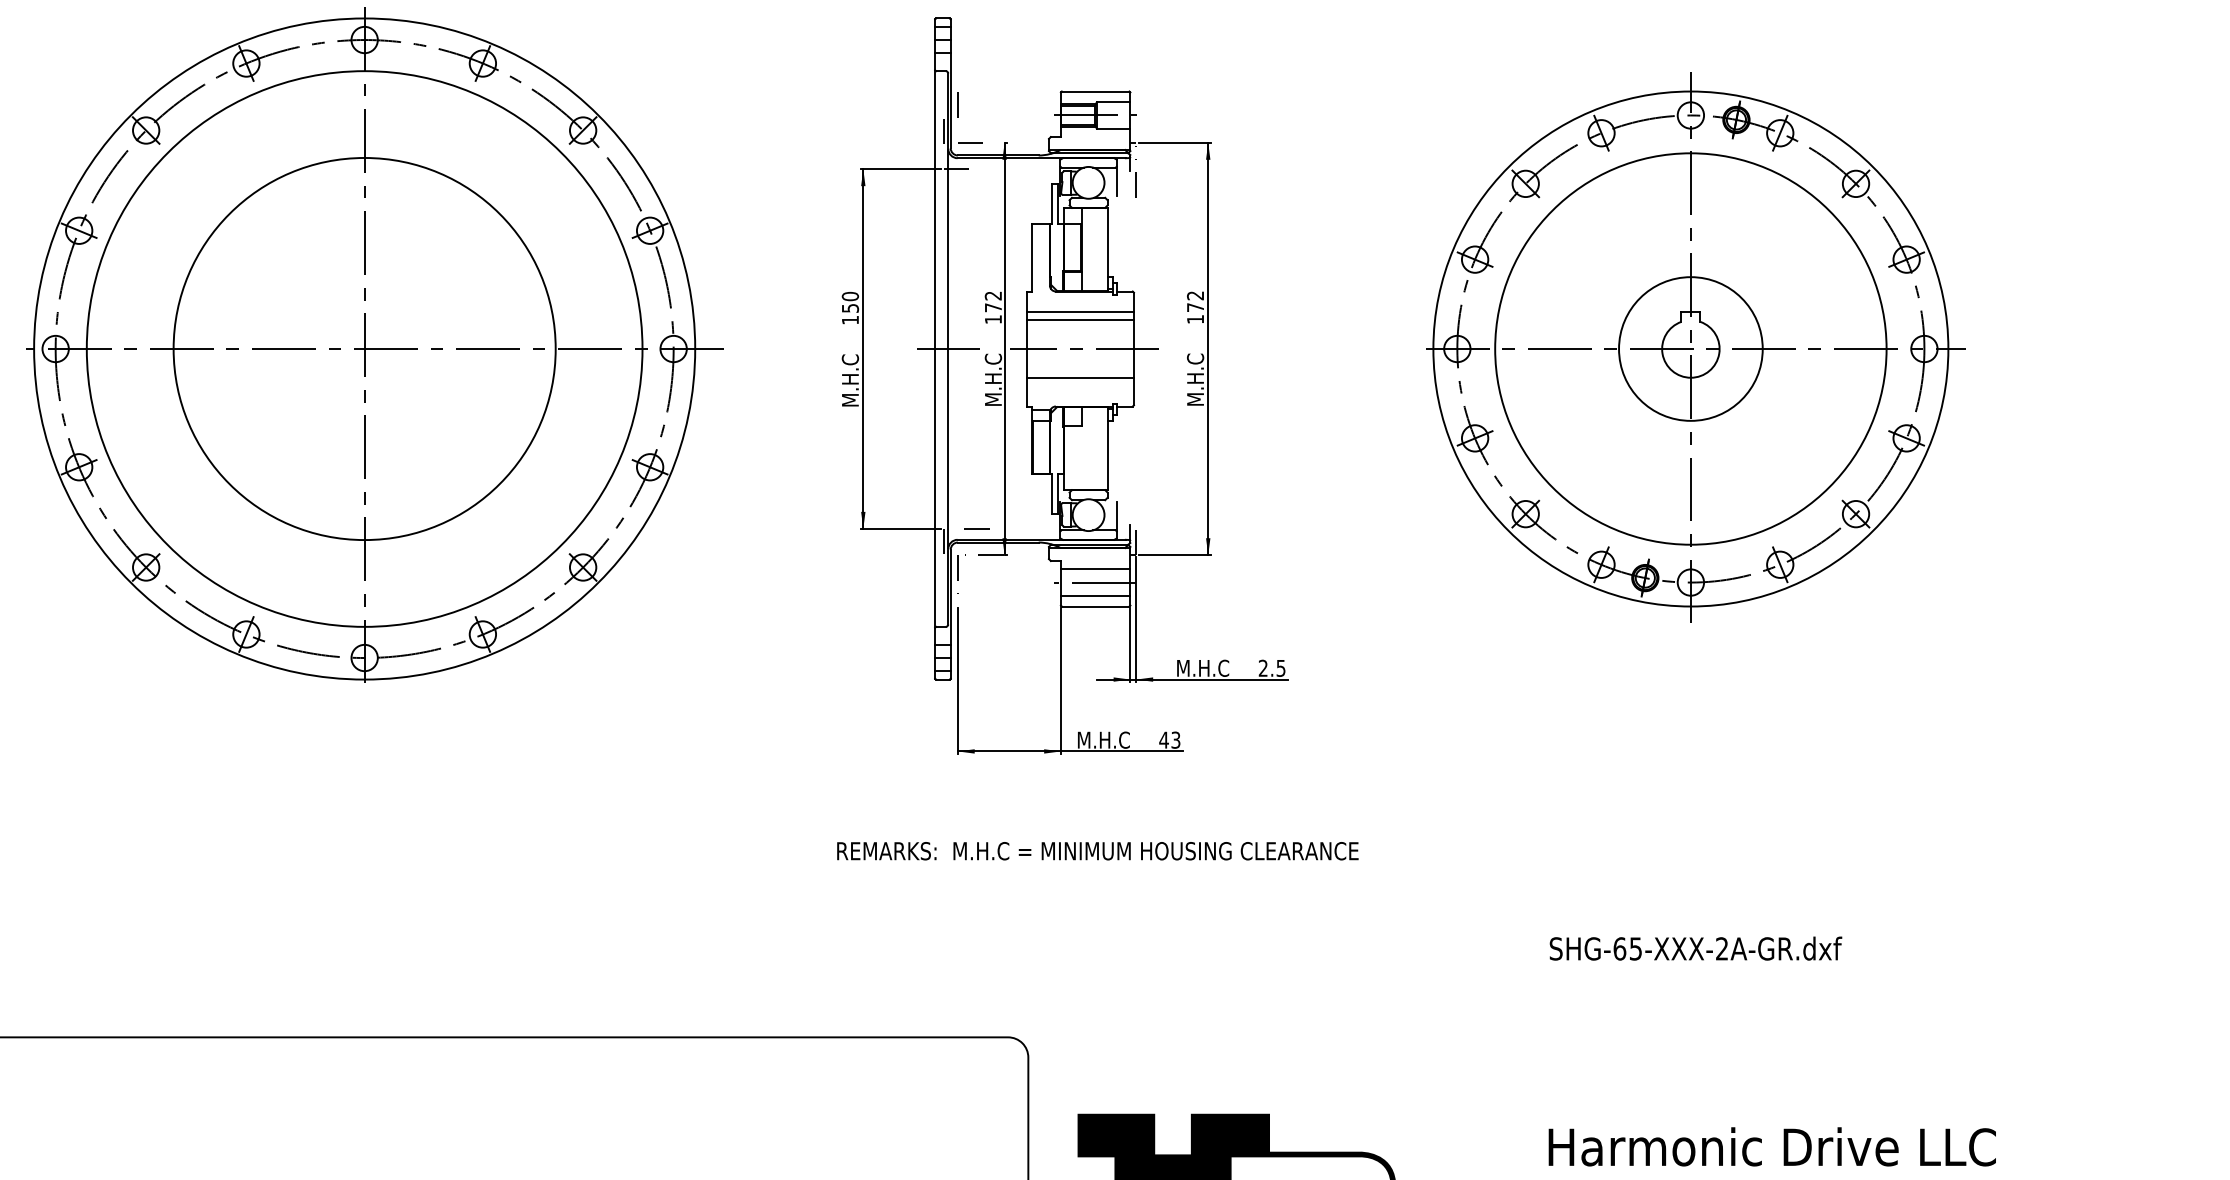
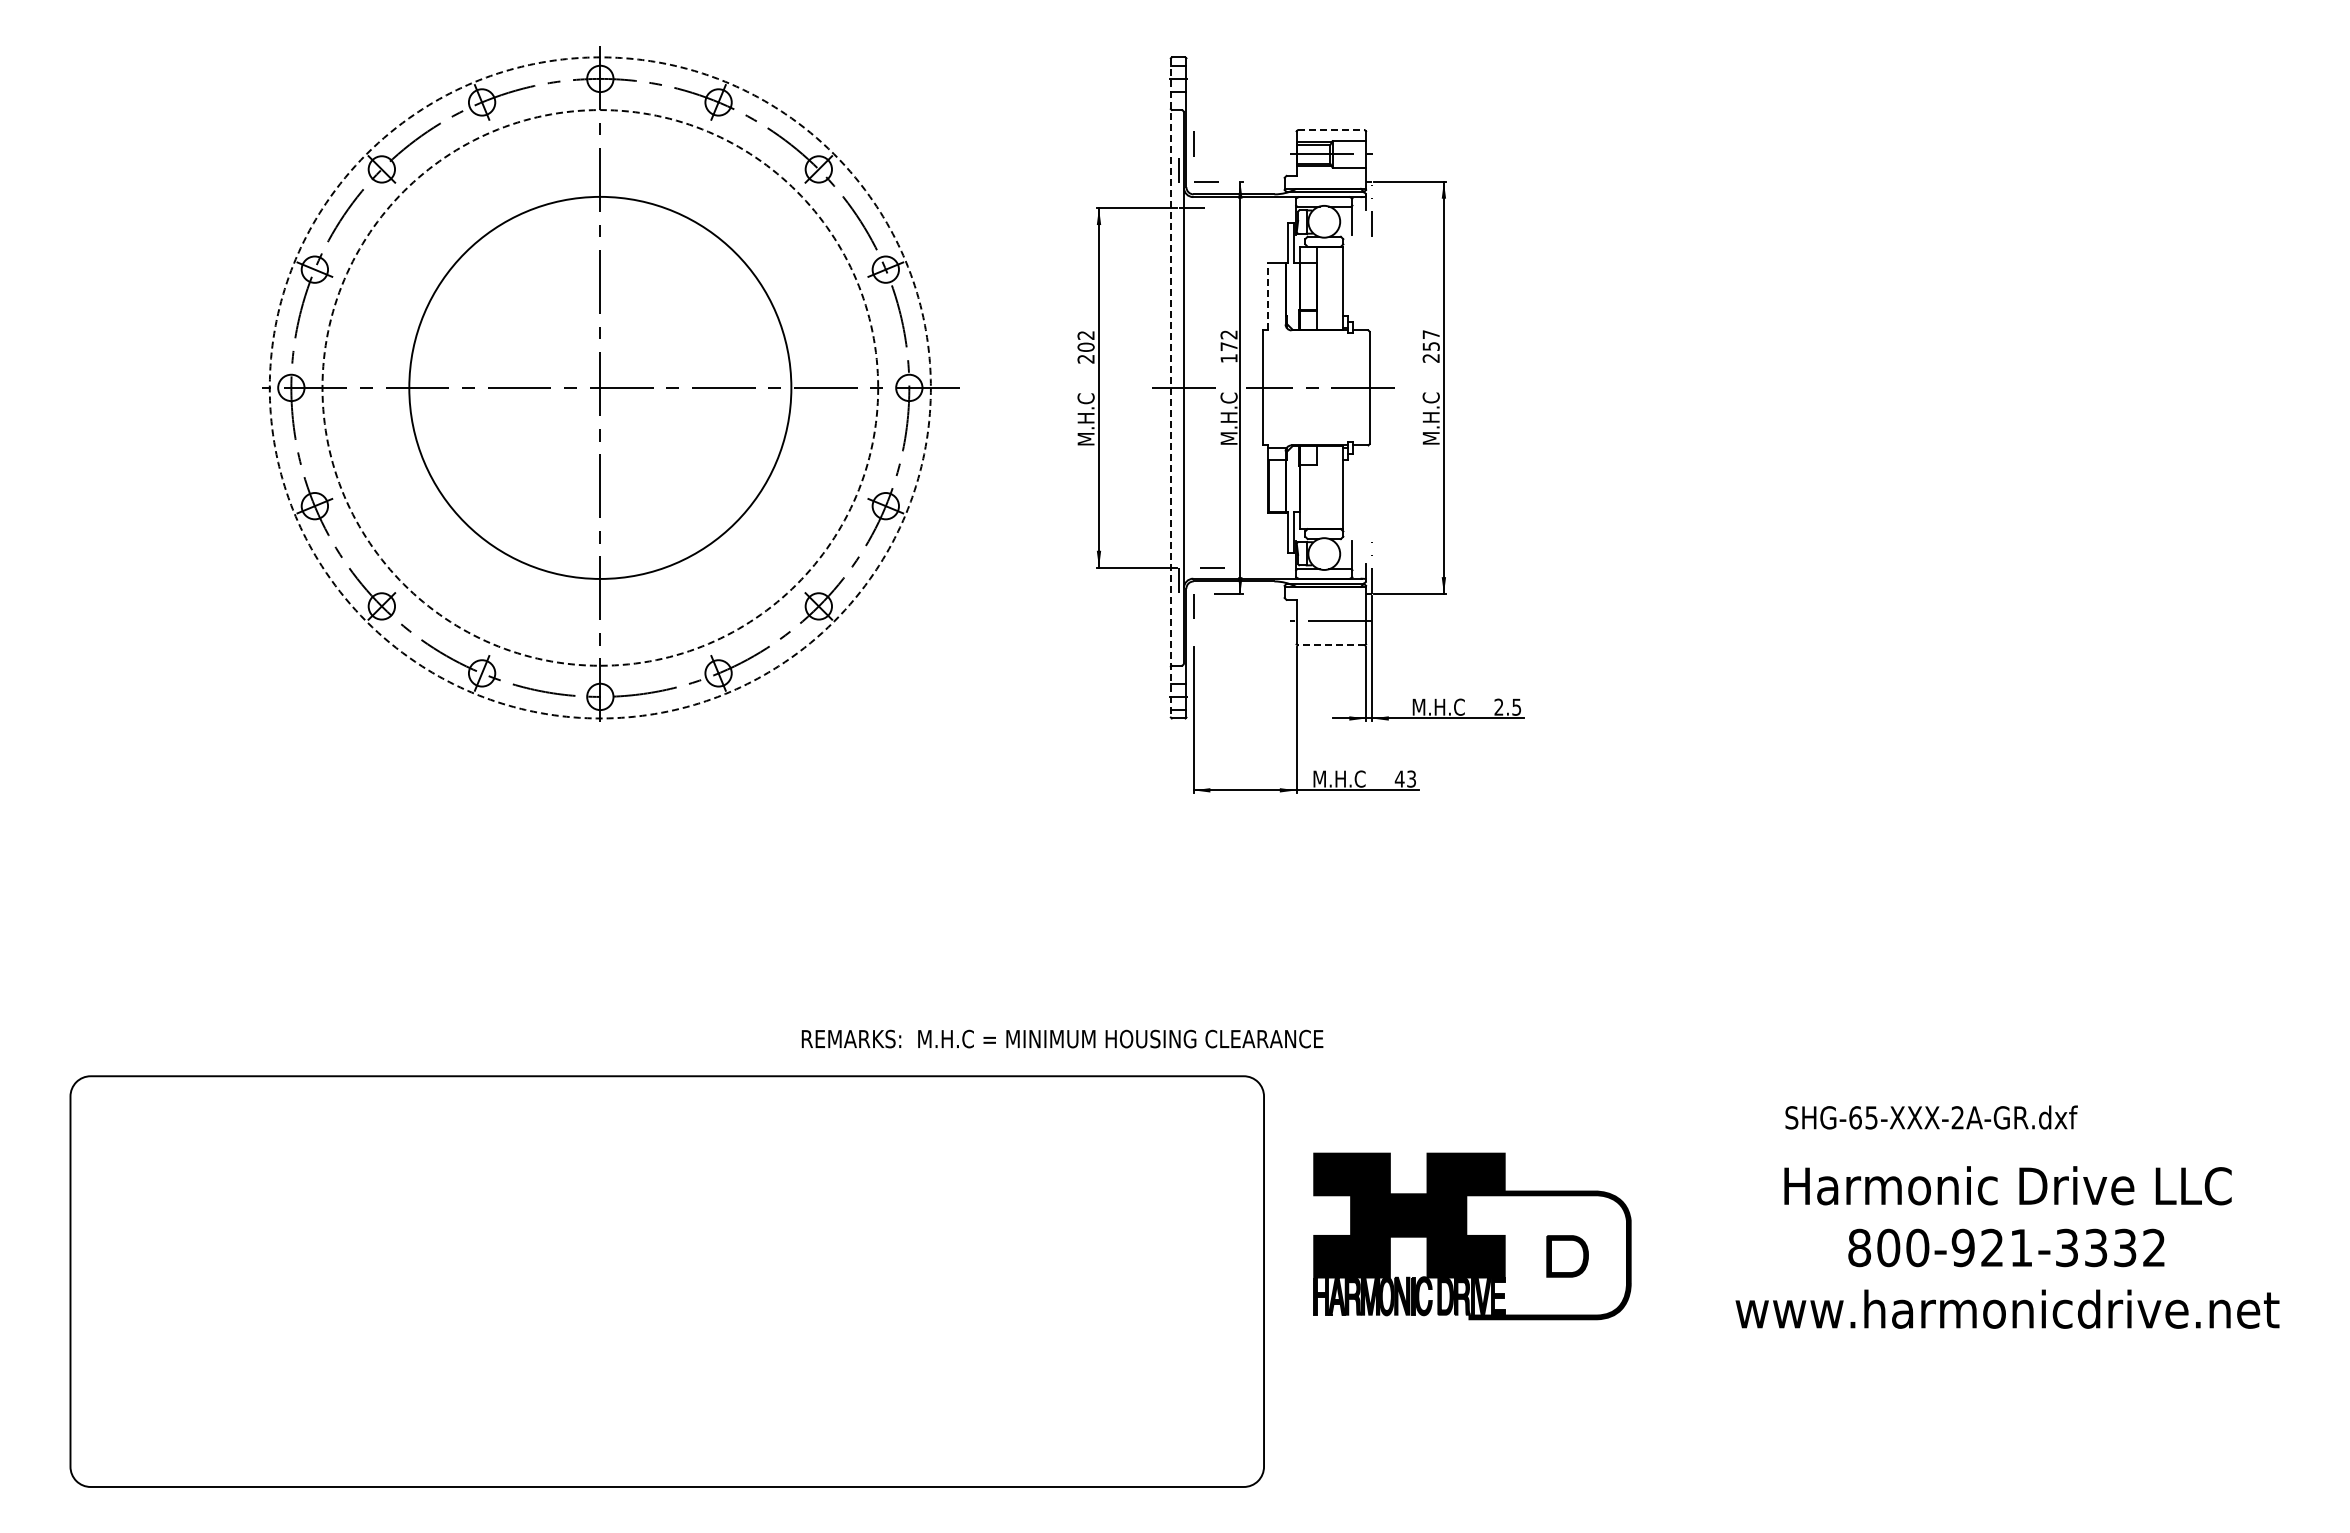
line: (1095, 91) -> (1331, 130), solid -> dashed
line: (1032, 257) -> (1268, 296), solid -> dashed
text: (849, 307) -> (1085, 346), 150 -> 202
text: (1194, 307) -> (1430, 346), 172 -> 257
line: (1079, 312) -> (1315, 351), removed
line: (1079, 320) -> (1315, 359), removed
part: (1694, 347) -> (1930, 386), removed
circle: (363, 348) -> (599, 387), solid -> dashed
circle: (364, 348) -> (600, 387), solid -> dashed
line: (934, 348) -> (1170, 387), solid -> dashed
line: (1079, 377) -> (1315, 416), removed
line: (1095, 569) -> (1331, 608), removed
line: (1095, 595) -> (1331, 634), removed
line: (1095, 606) -> (1331, 645), solid -> dashed
text: (1097, 850) -> (1062, 1038), moved
text: (1695, 948) -> (1931, 1117), moved

